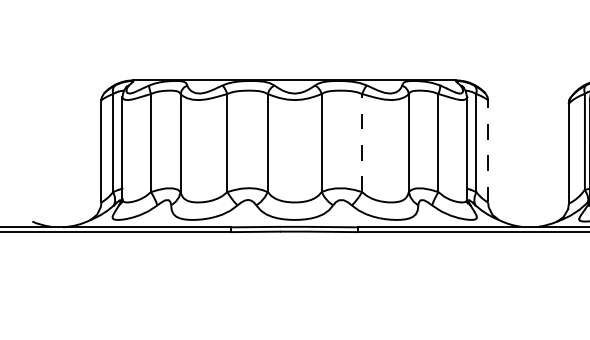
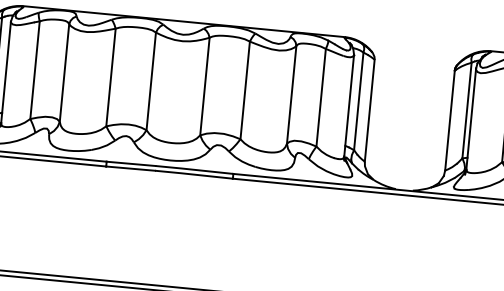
line: (362, 142) -> (245, 89), dashed -> solid
line: (488, 150) -> (370, 109), dashed -> solid

